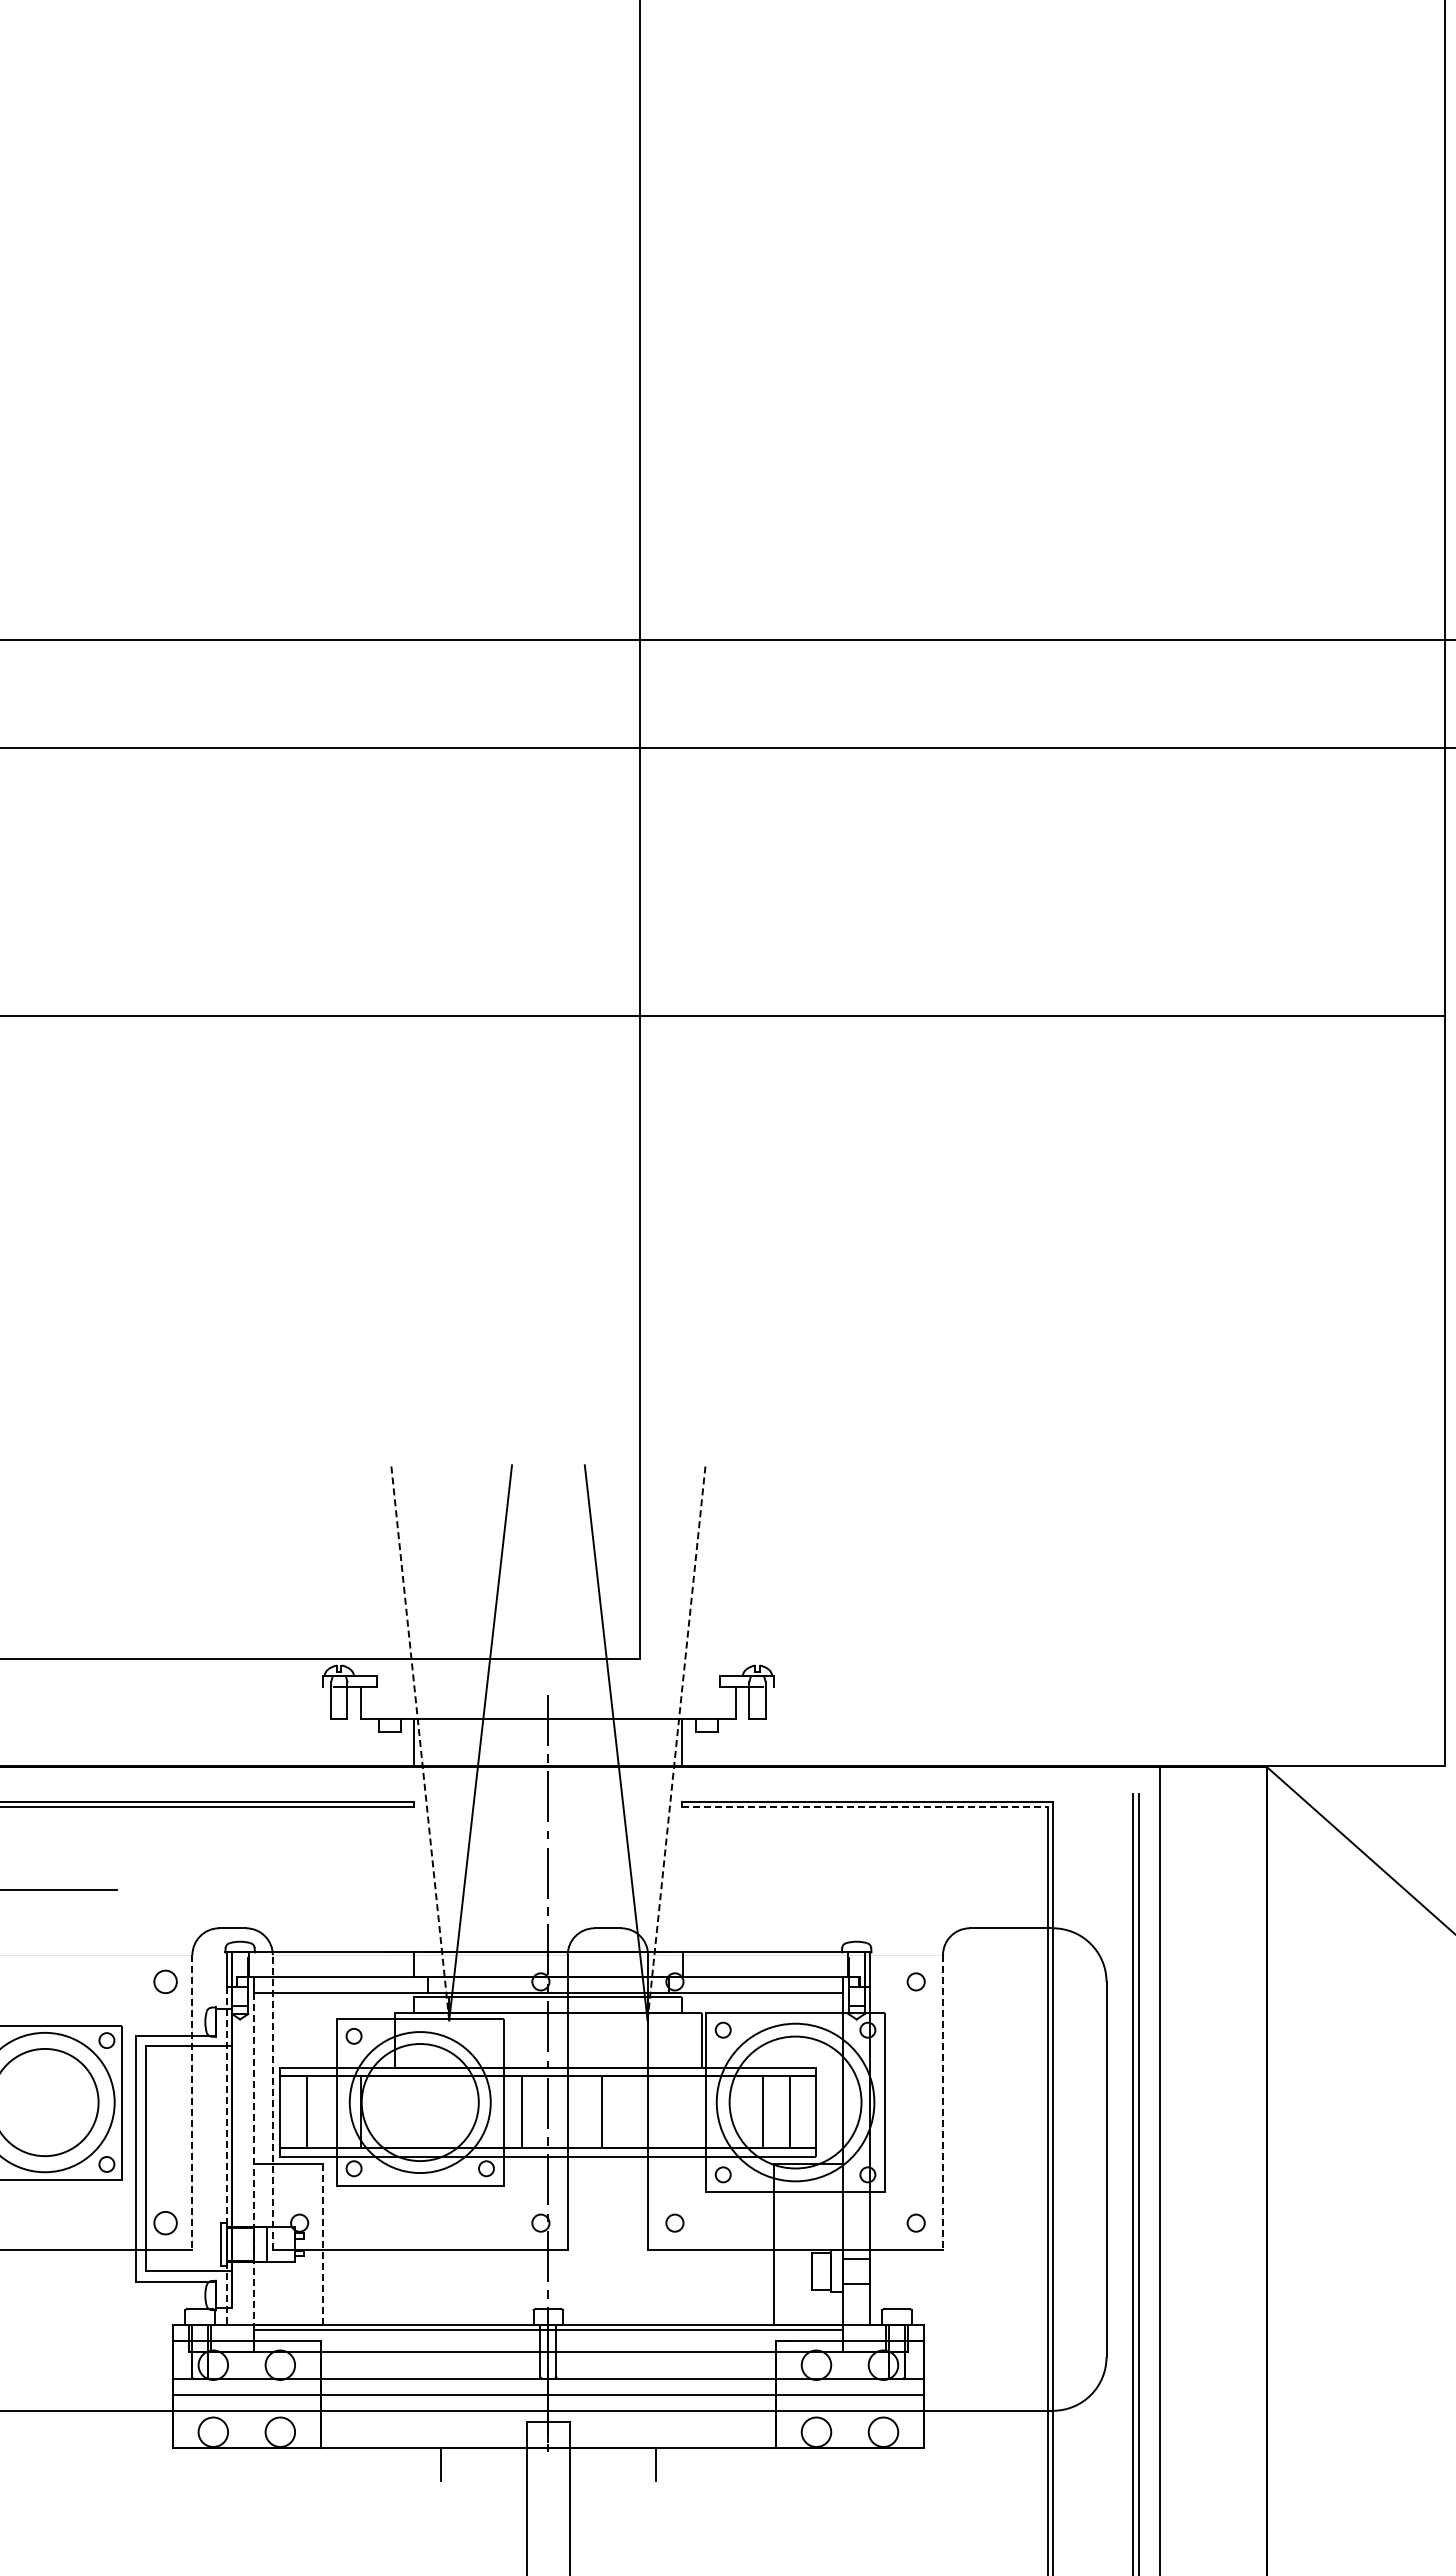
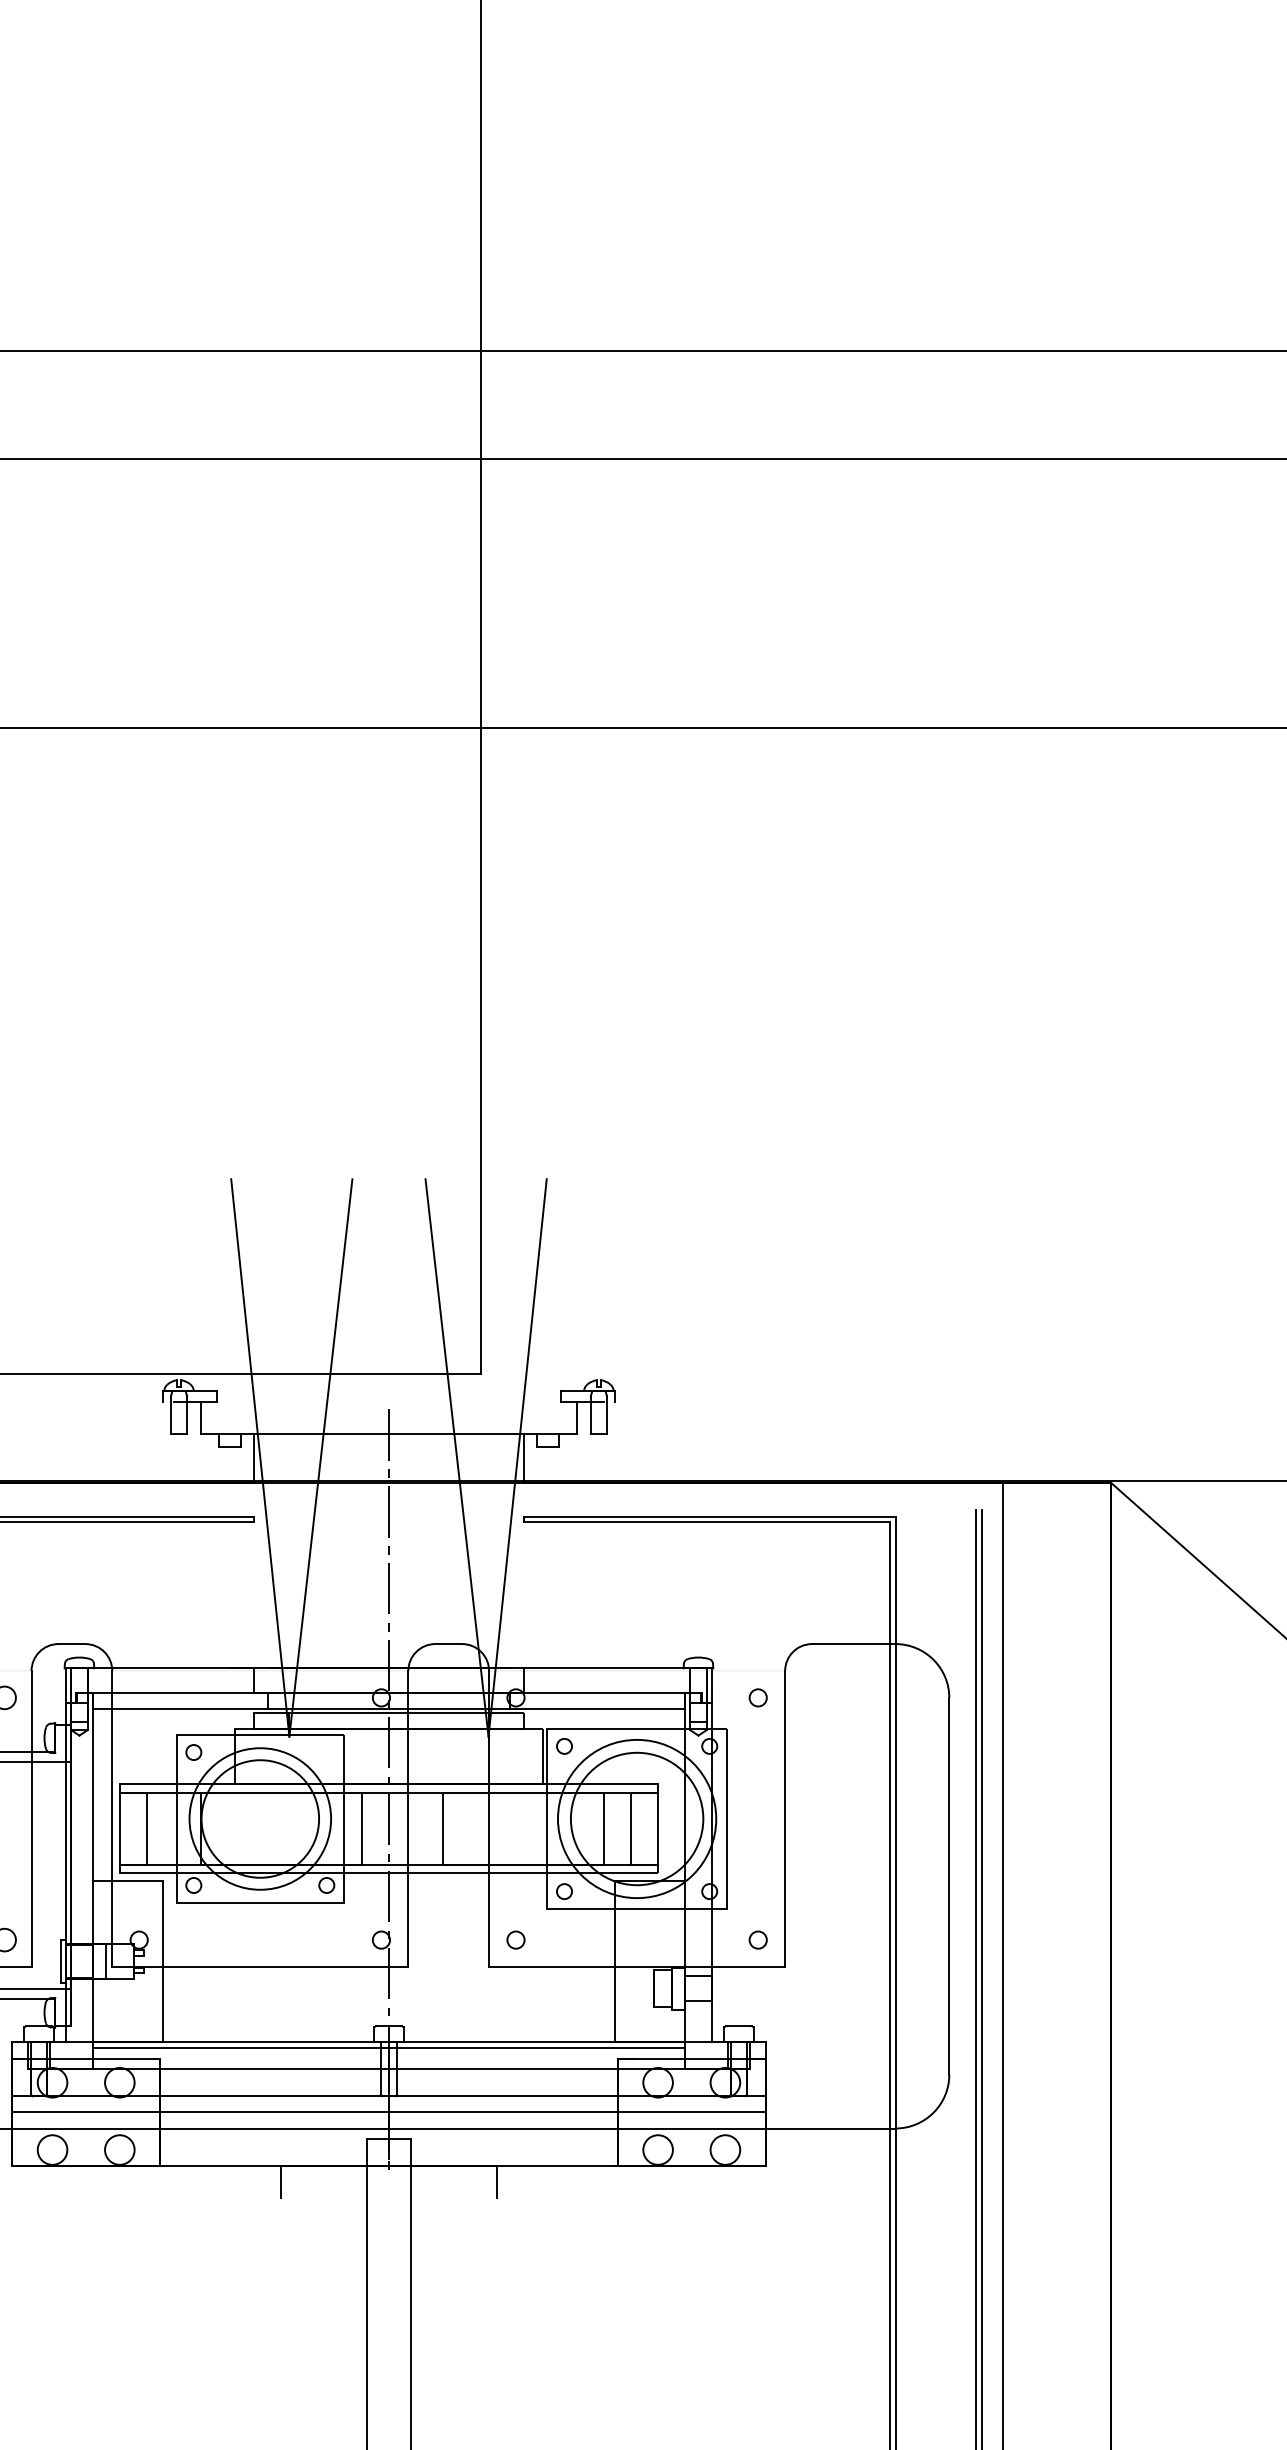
line: (420, 1742) -> (260, 1457), dashed -> solid
line: (676, 1742) -> (517, 1457), dashed -> solid
line: (865, 1807) -> (707, 1522), dashed -> solid
line: (272, 2102) -> (111, 1818), dashed -> solid
line: (192, 2103) -> (31, 1819), dashed -> solid
line: (943, 2103) -> (785, 1819), dashed -> solid
line: (226, 2156) -> (65, 1873), dashed -> solid
line: (253, 2164) -> (92, 1881), dashed -> solid
line: (323, 2245) -> (163, 1962), dashed -> solid

